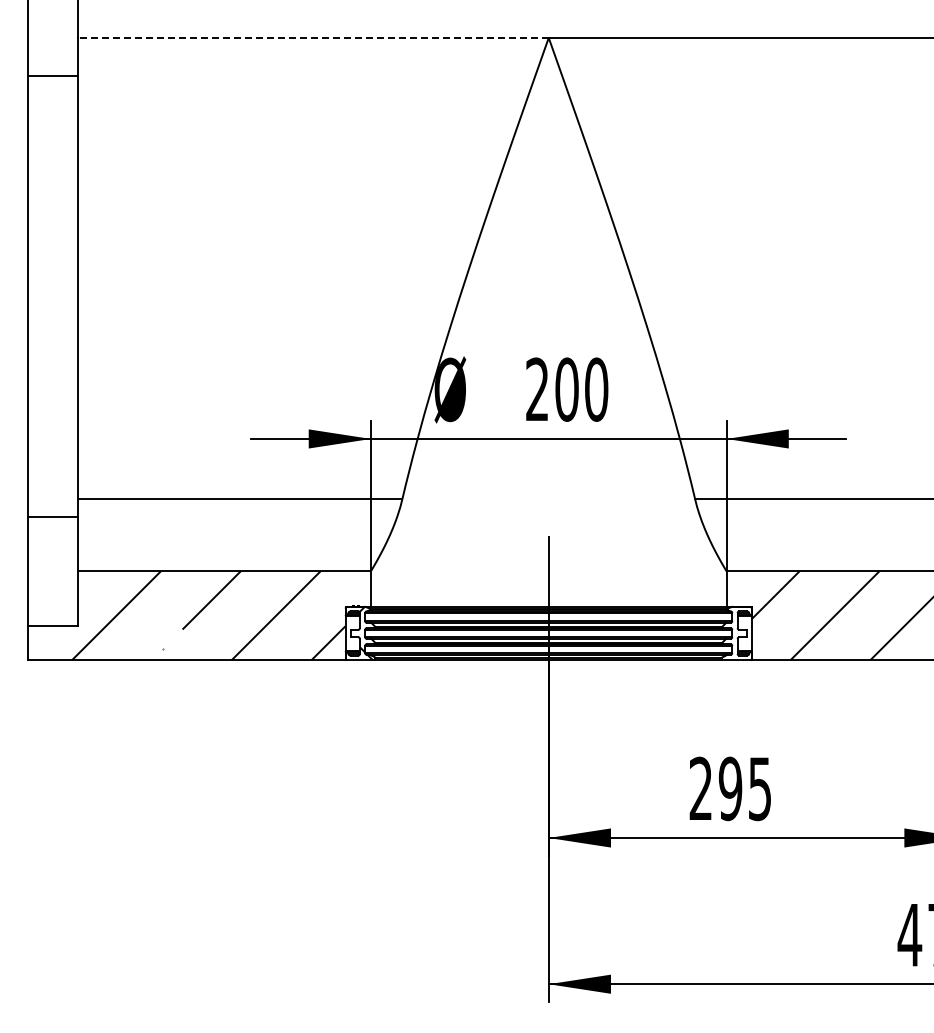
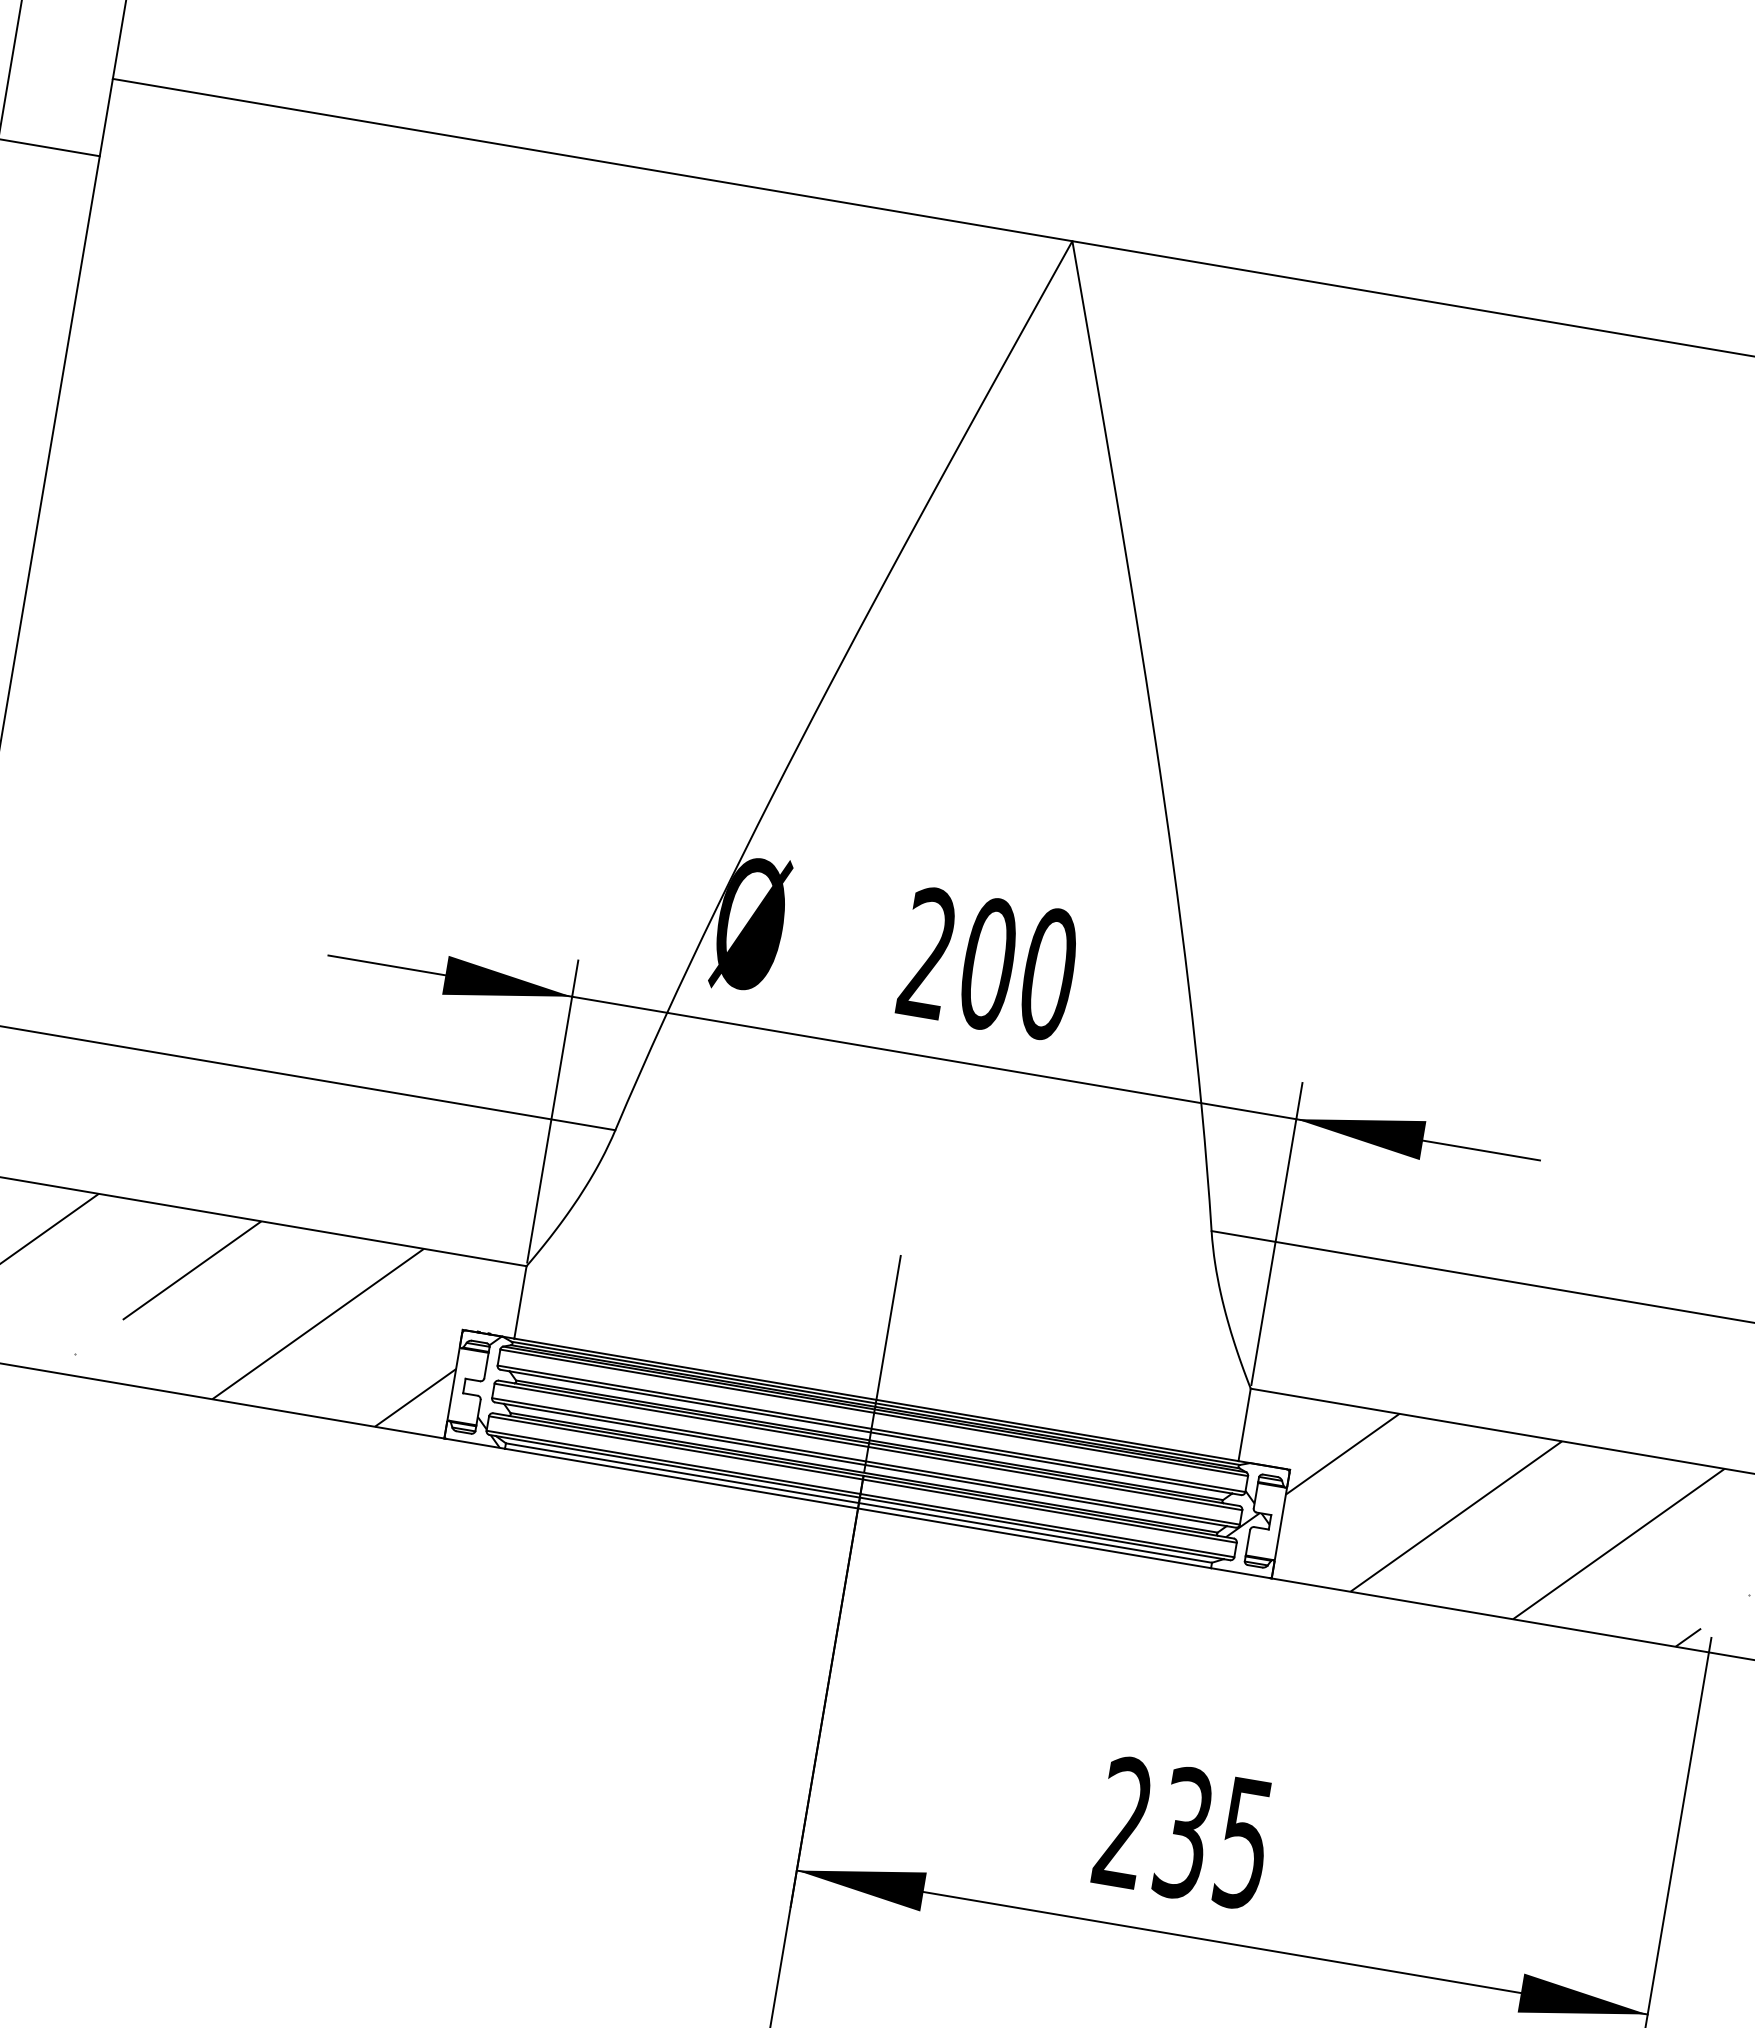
line: (313, 37) -> (593, 159), dashed -> solid
hatch: (736, 632) -> (1249, 1516), added
text: (730, 788) -> (1183, 1832), 295 -> 235

